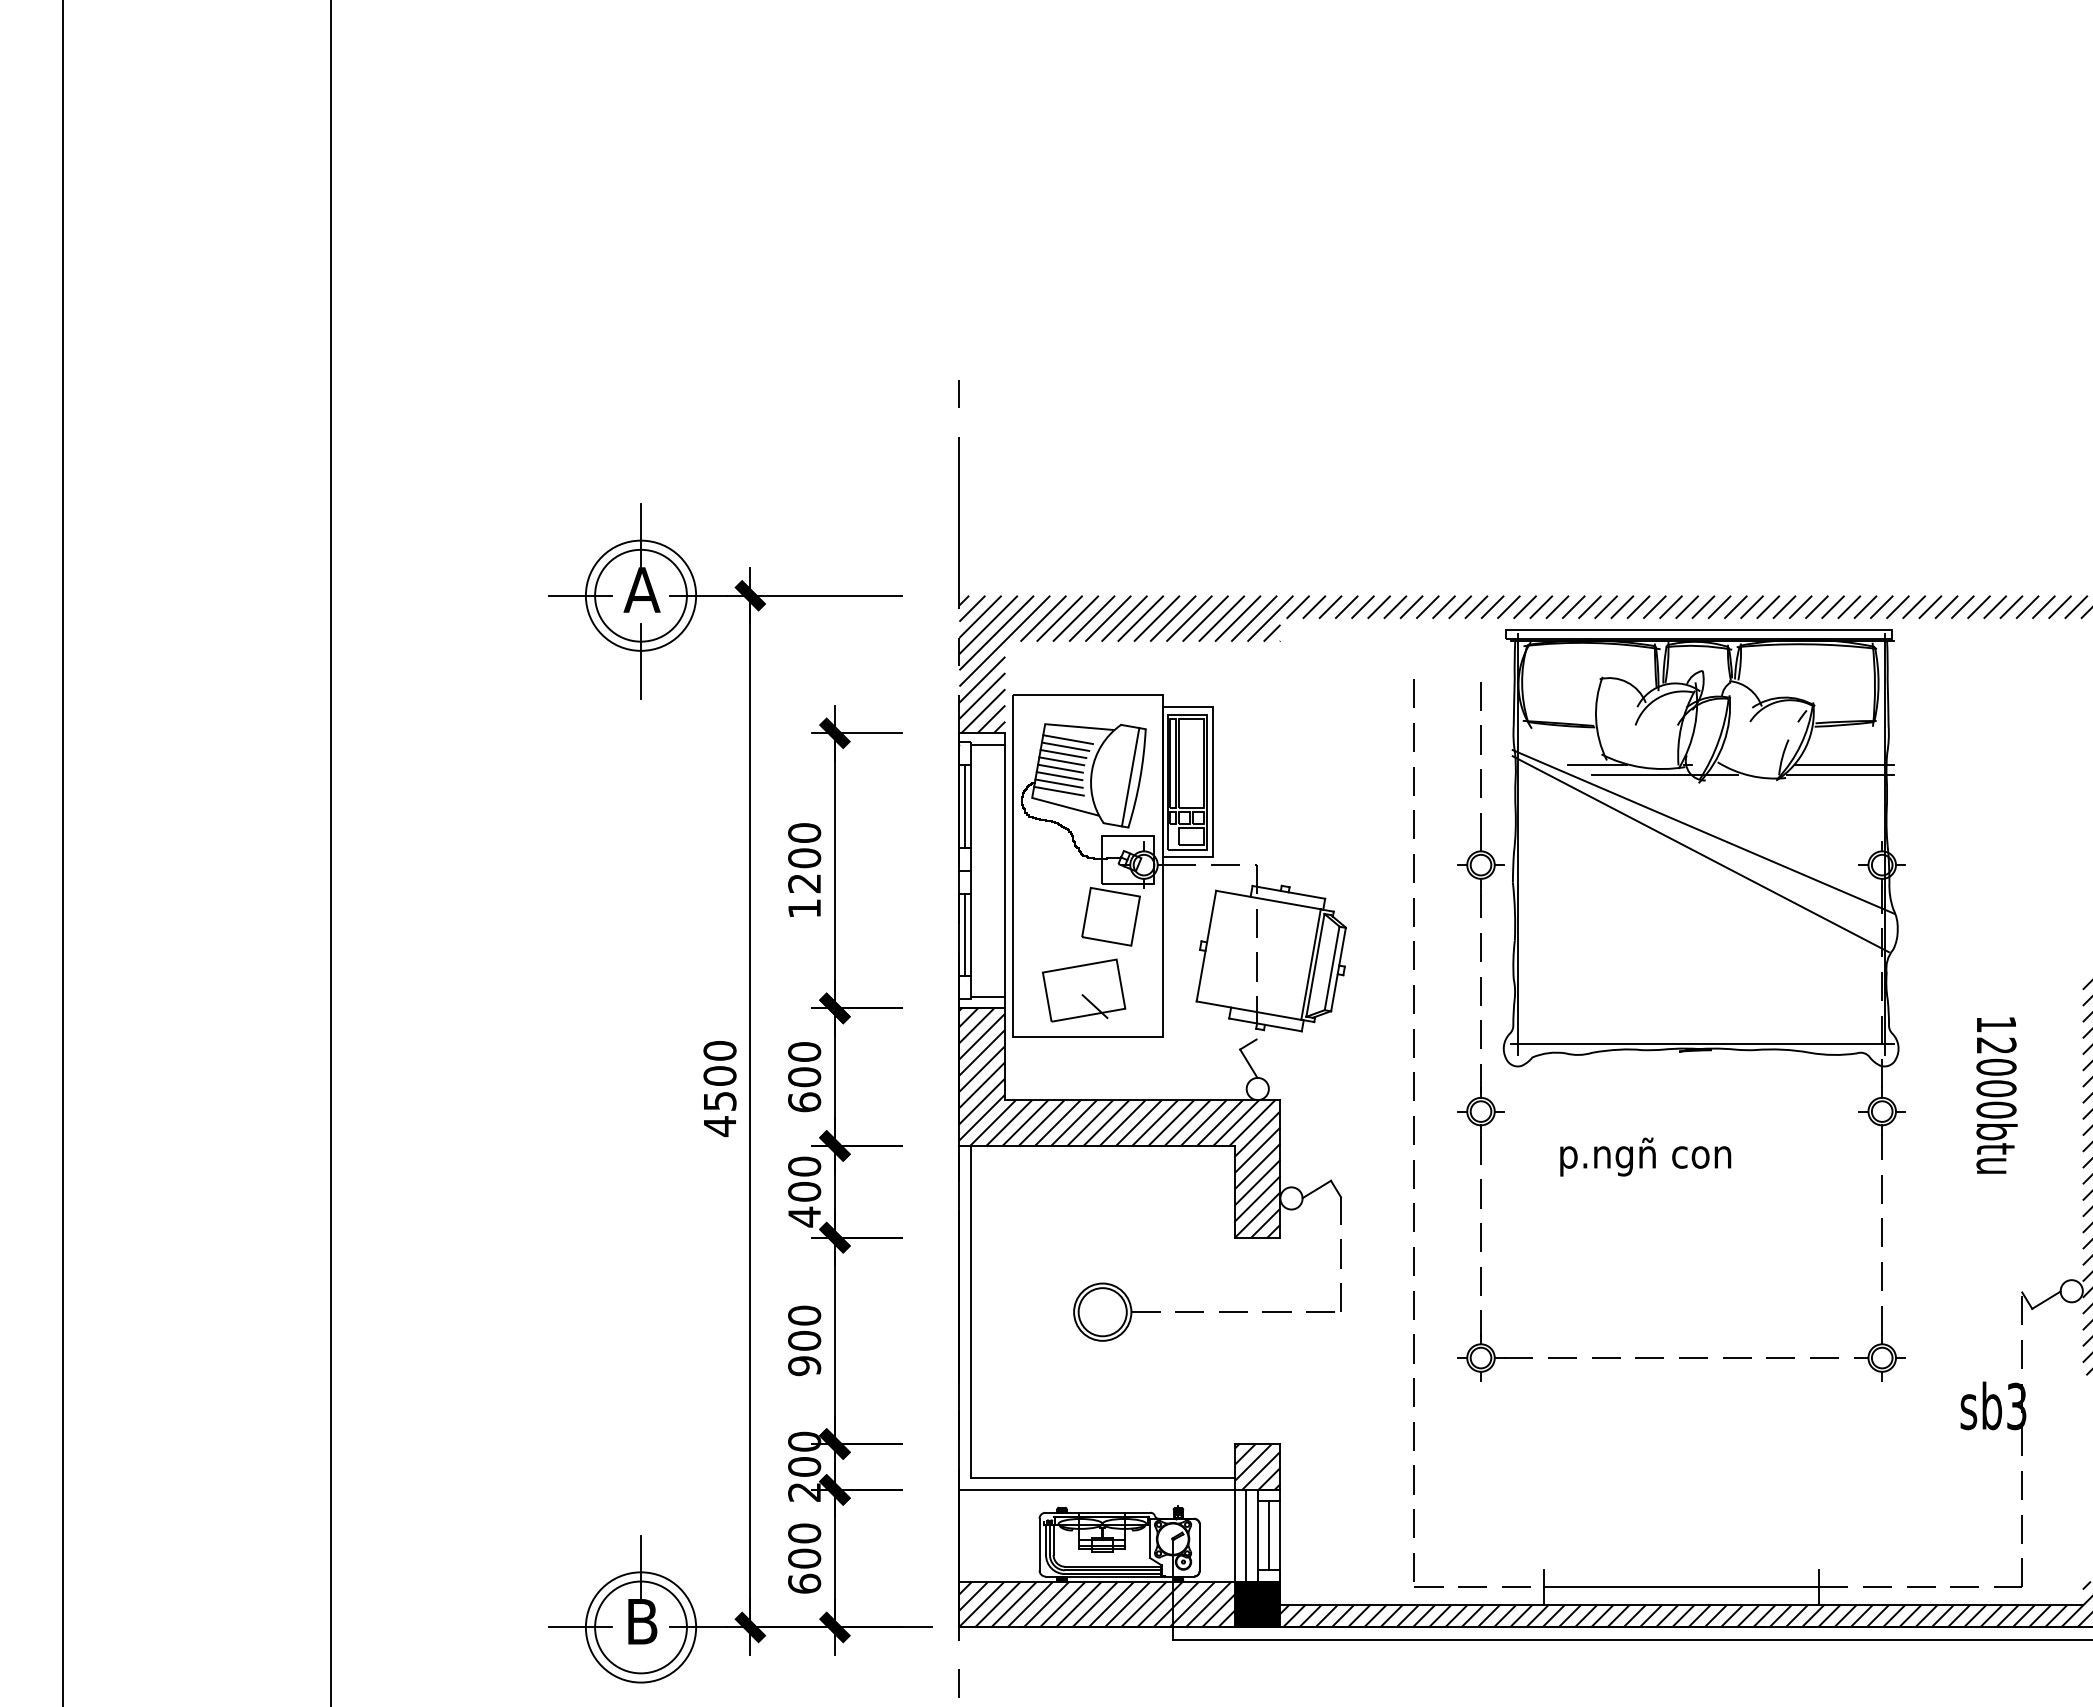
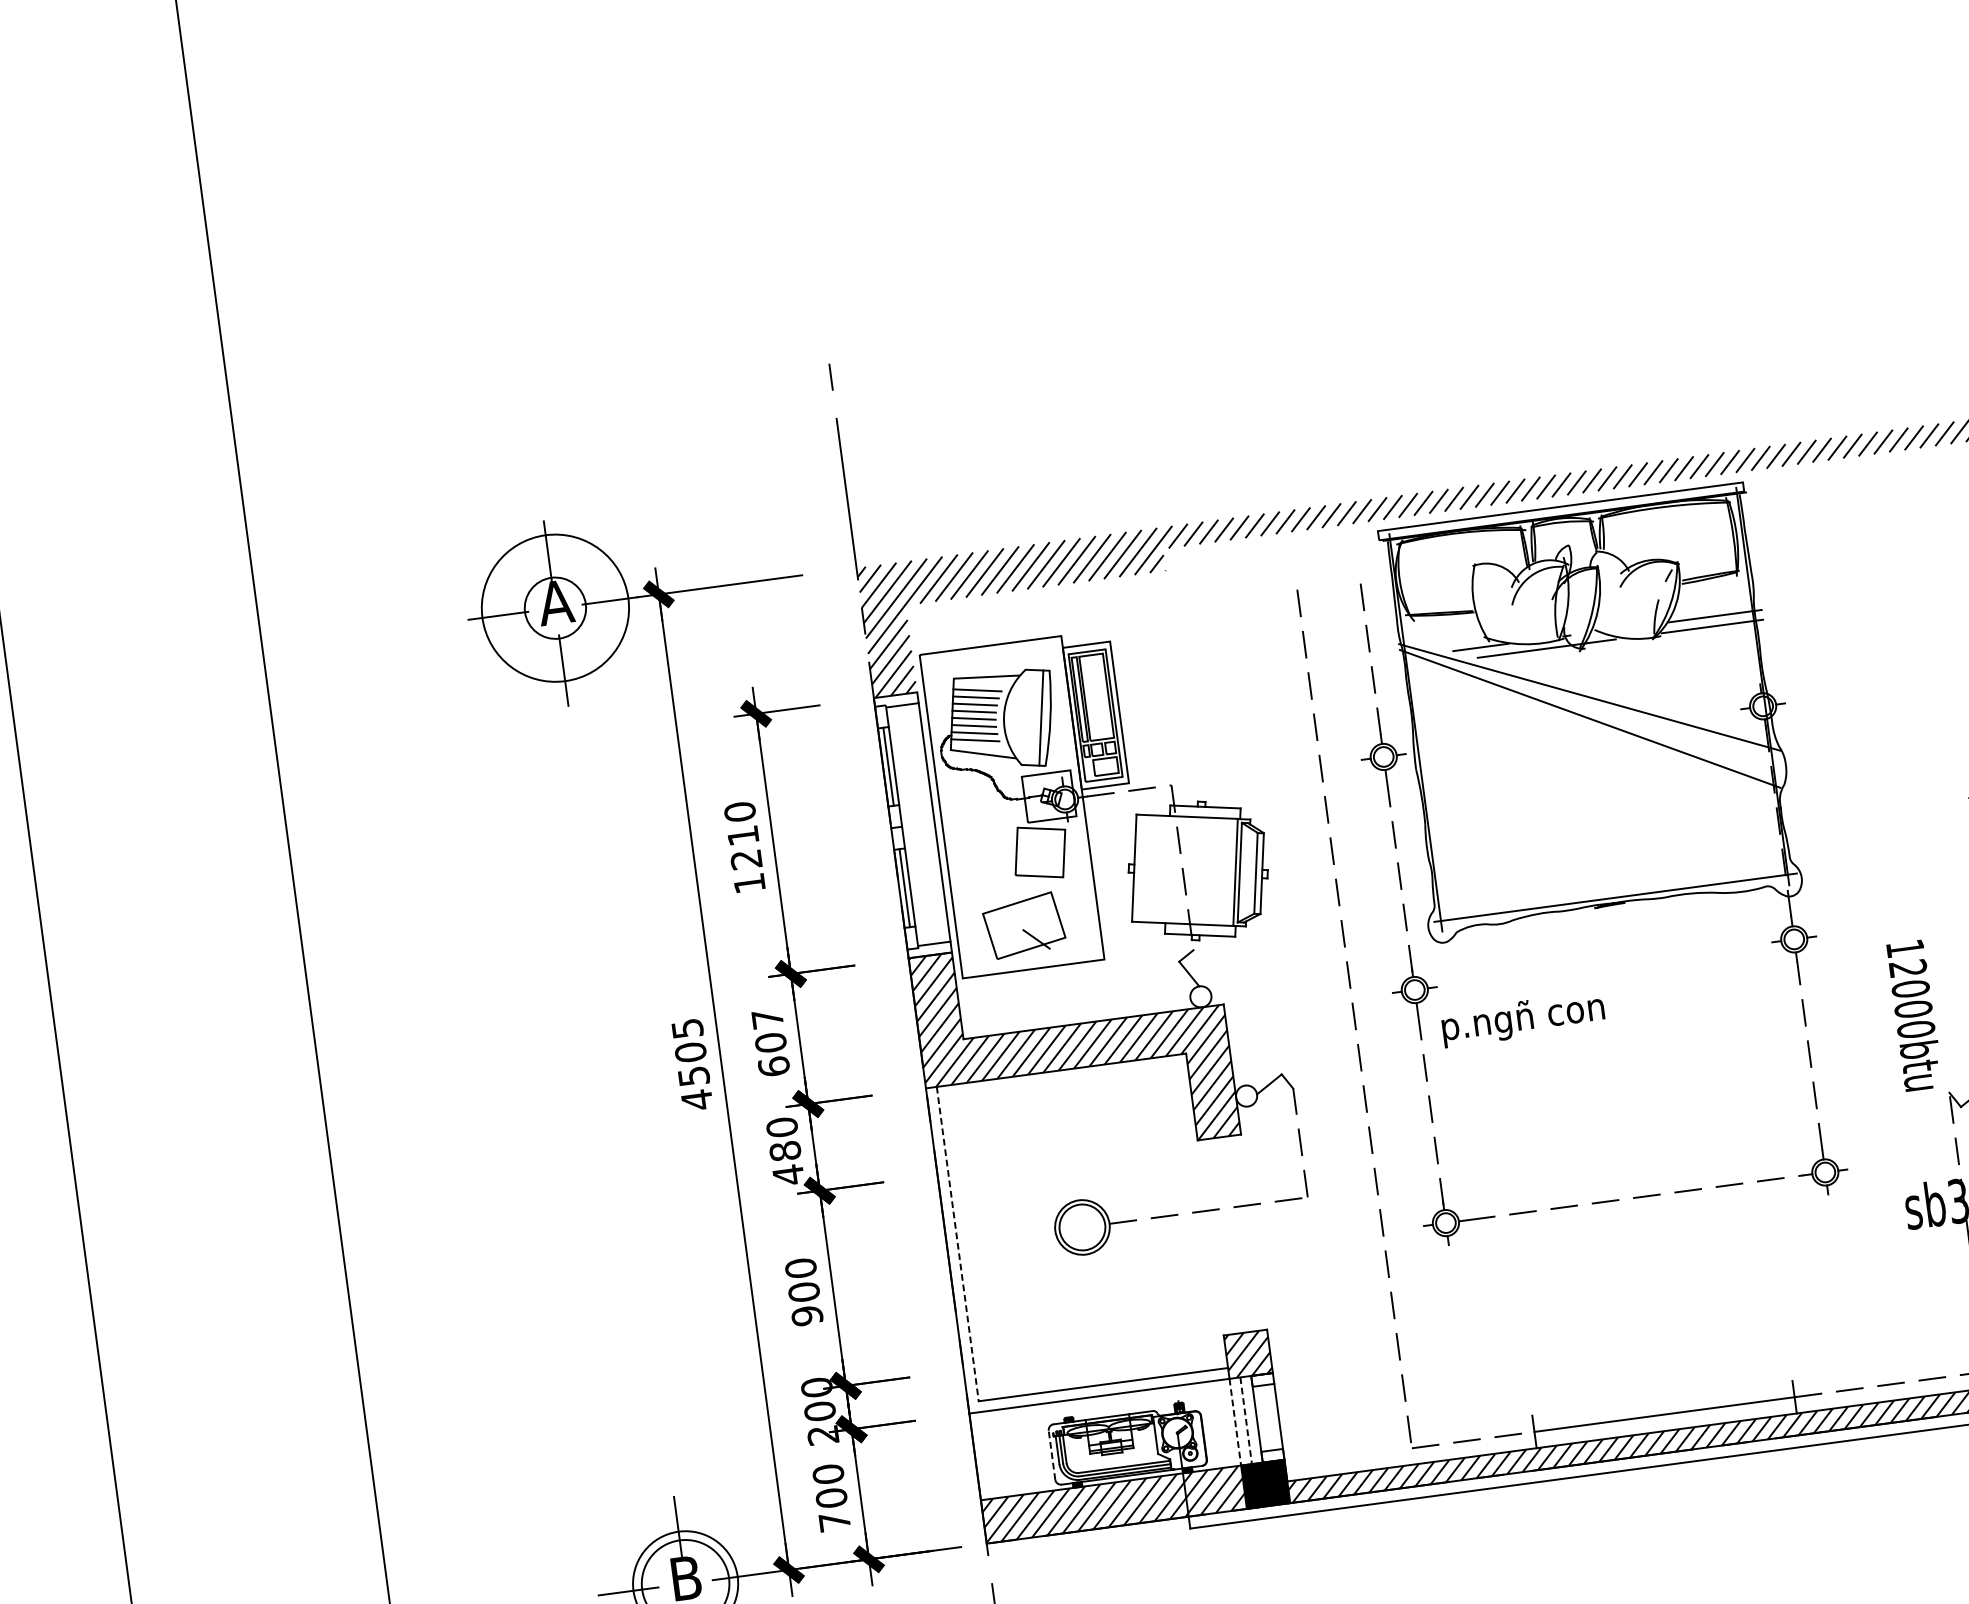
circle: (640, 595) -> (554, 608), size x0.7
circle: (640, 595) -> (554, 608), size x1.4
text: (804, 858) -> (743, 836), 1200 -> 1210
text: (719, 1050) -> (687, 1028), 4500 -> 4505
text: (804, 1051) -> (767, 1018), 600 -> 607
text: (1996, 1095) -> (1914, 1015), moved
text: (1645, 1156) -> (1523, 1018), moved
text: (804, 1191) -> (785, 1150), 400 -> 480
line: (970, 1312) -> (957, 1244), solid -> dashed
line: (1234, 1535) -> (1235, 1421), solid -> dashed
line: (1246, 1535) -> (1246, 1420), solid -> dashed
line: (1268, 1535) -> (1267, 1417), removed
line: (1039, 1544) -> (1051, 1455), solid -> dashed
text: (804, 1583) -> (834, 1521), 600 -> 700

